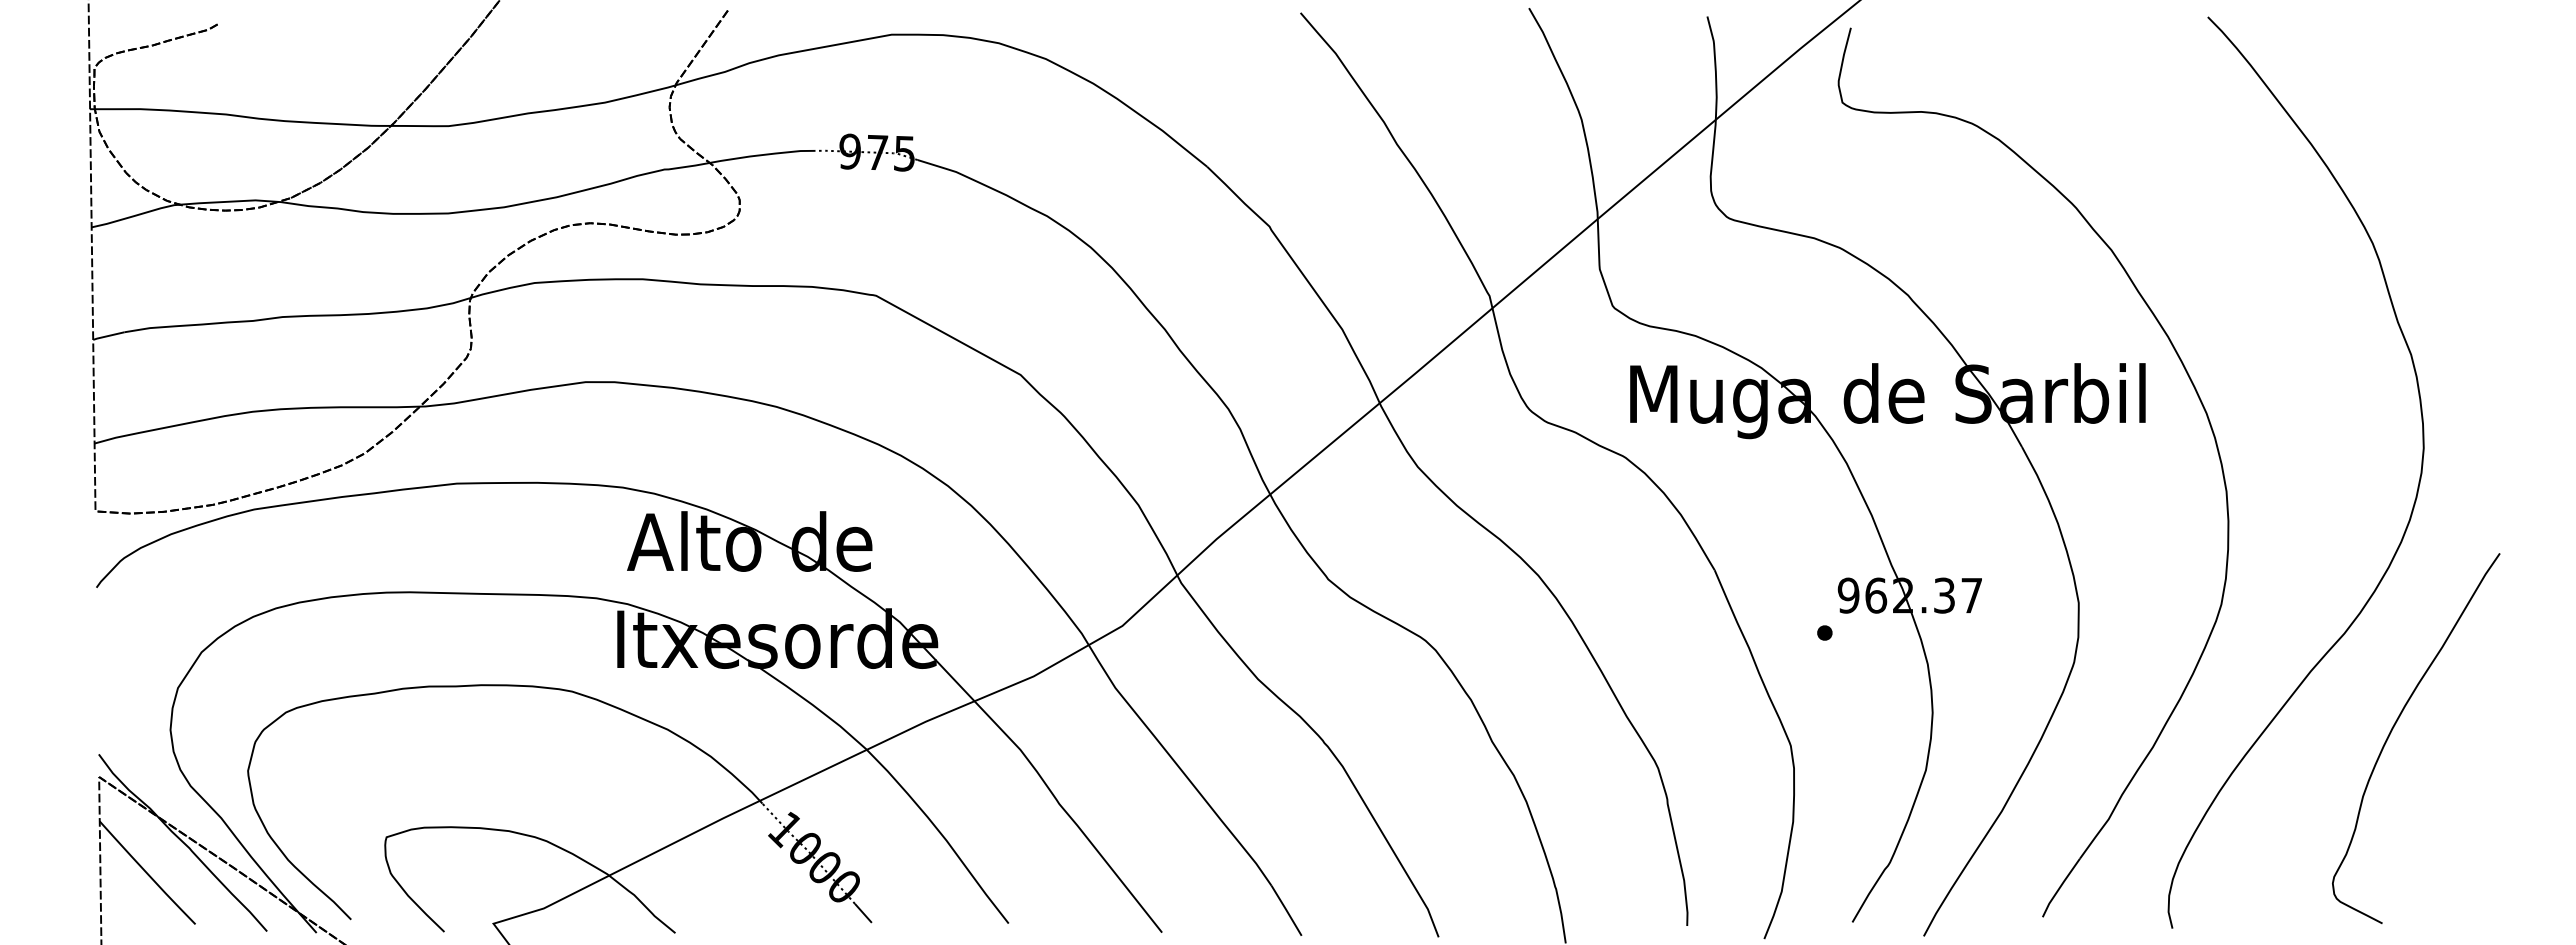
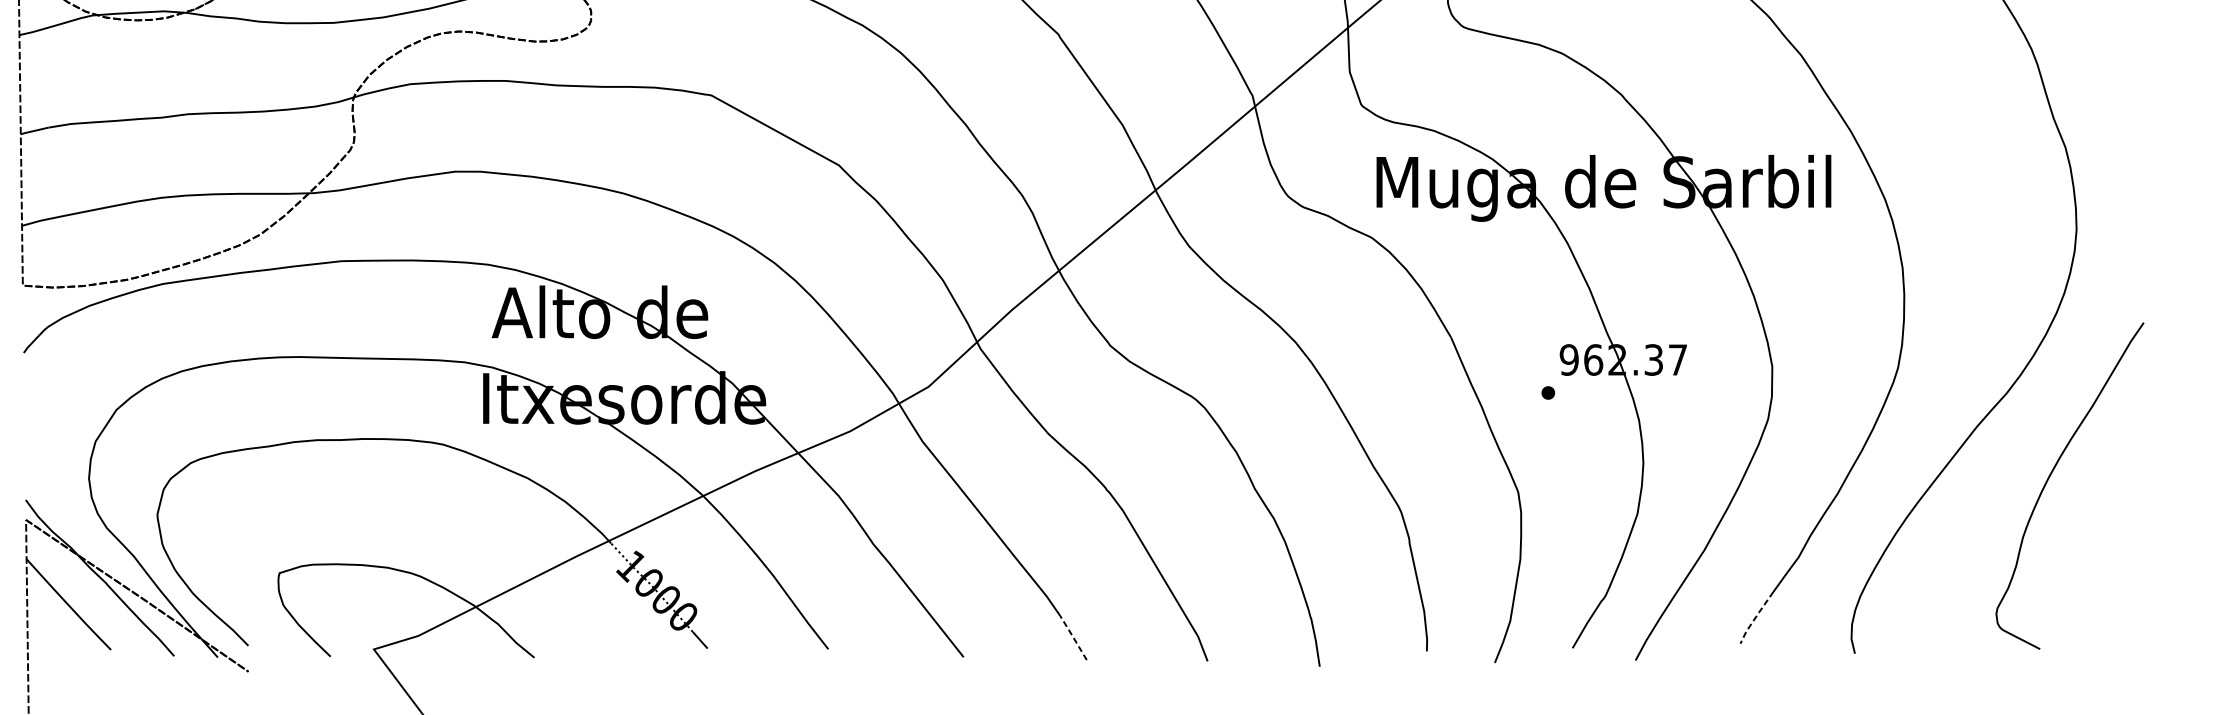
line: (2059, 888) -> (1755, 618), solid -> dashed
line: (1286, 909) -> (1073, 636), solid -> dashed

